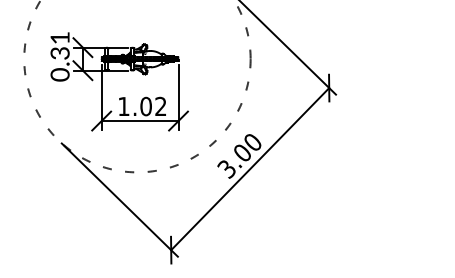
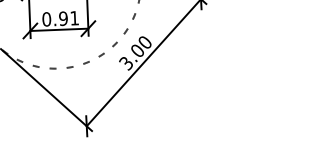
text: (142, 106) -> (60, 18), 1.02 -> 0.91

